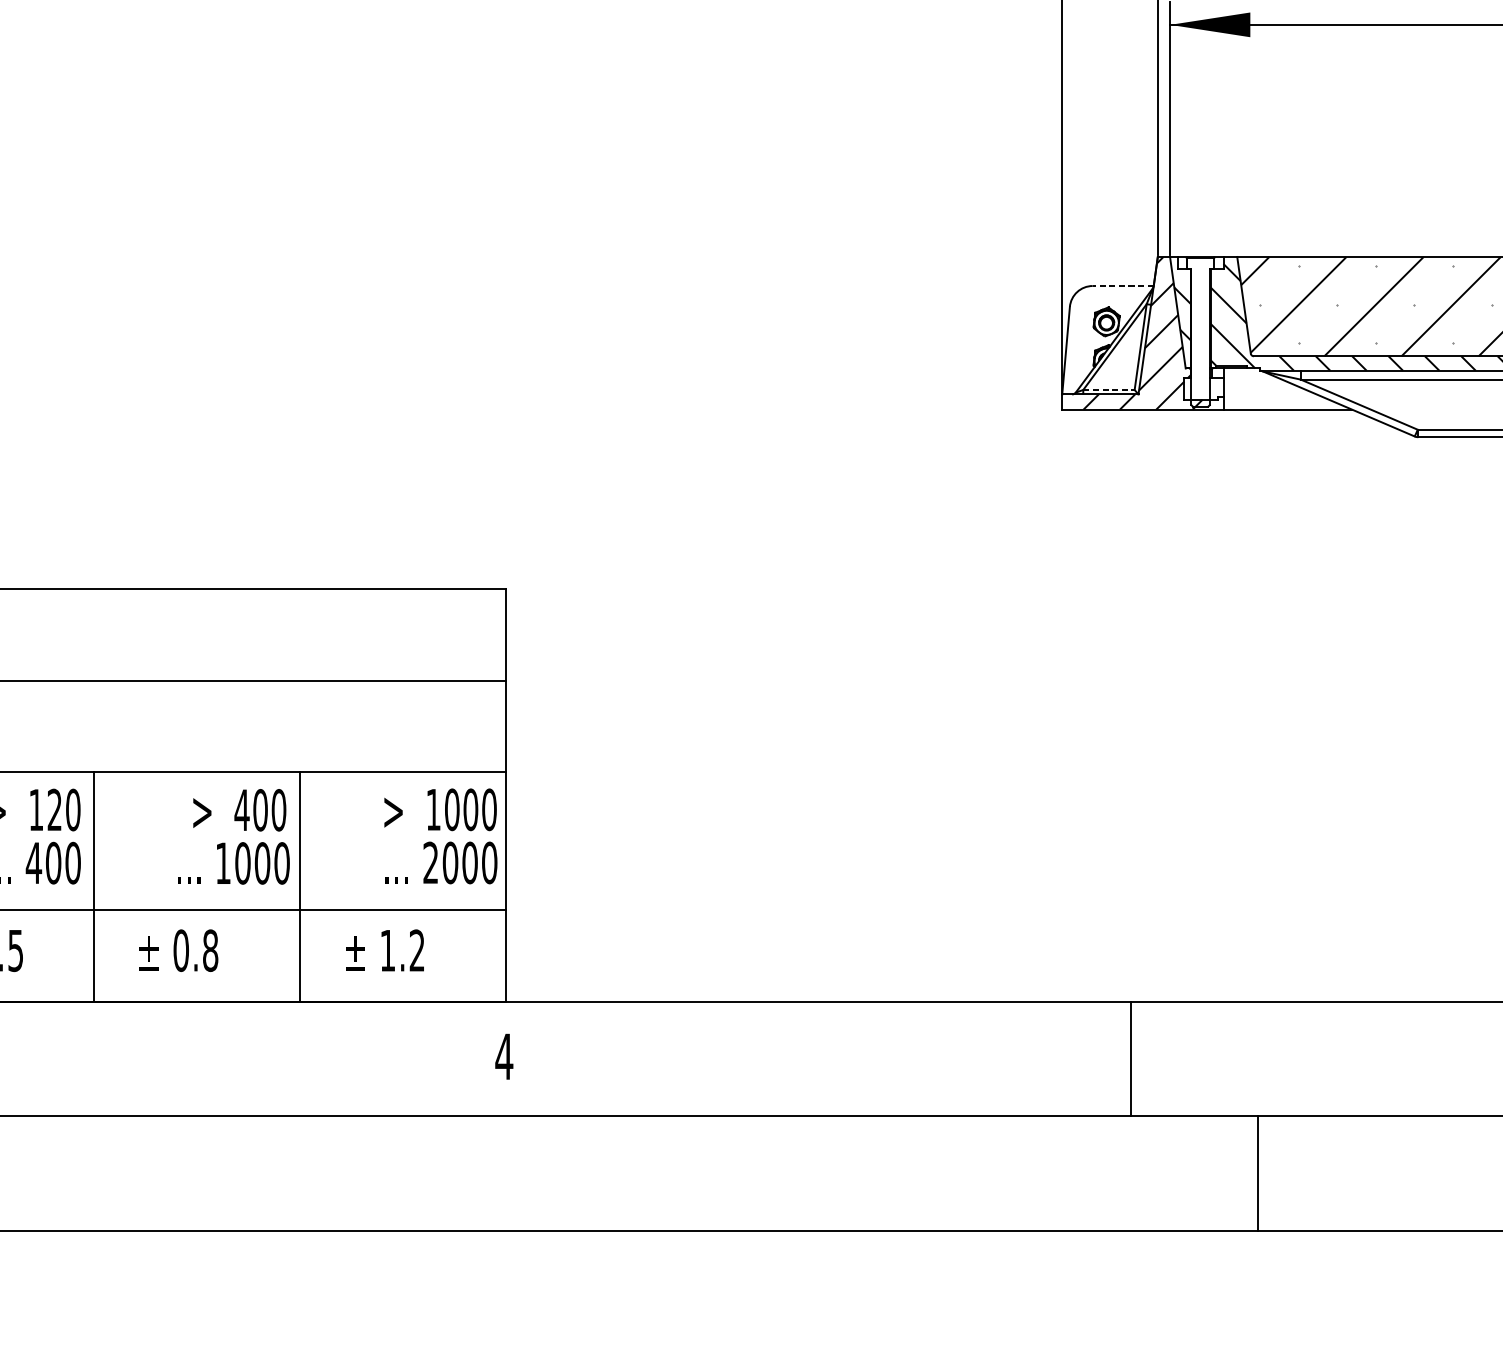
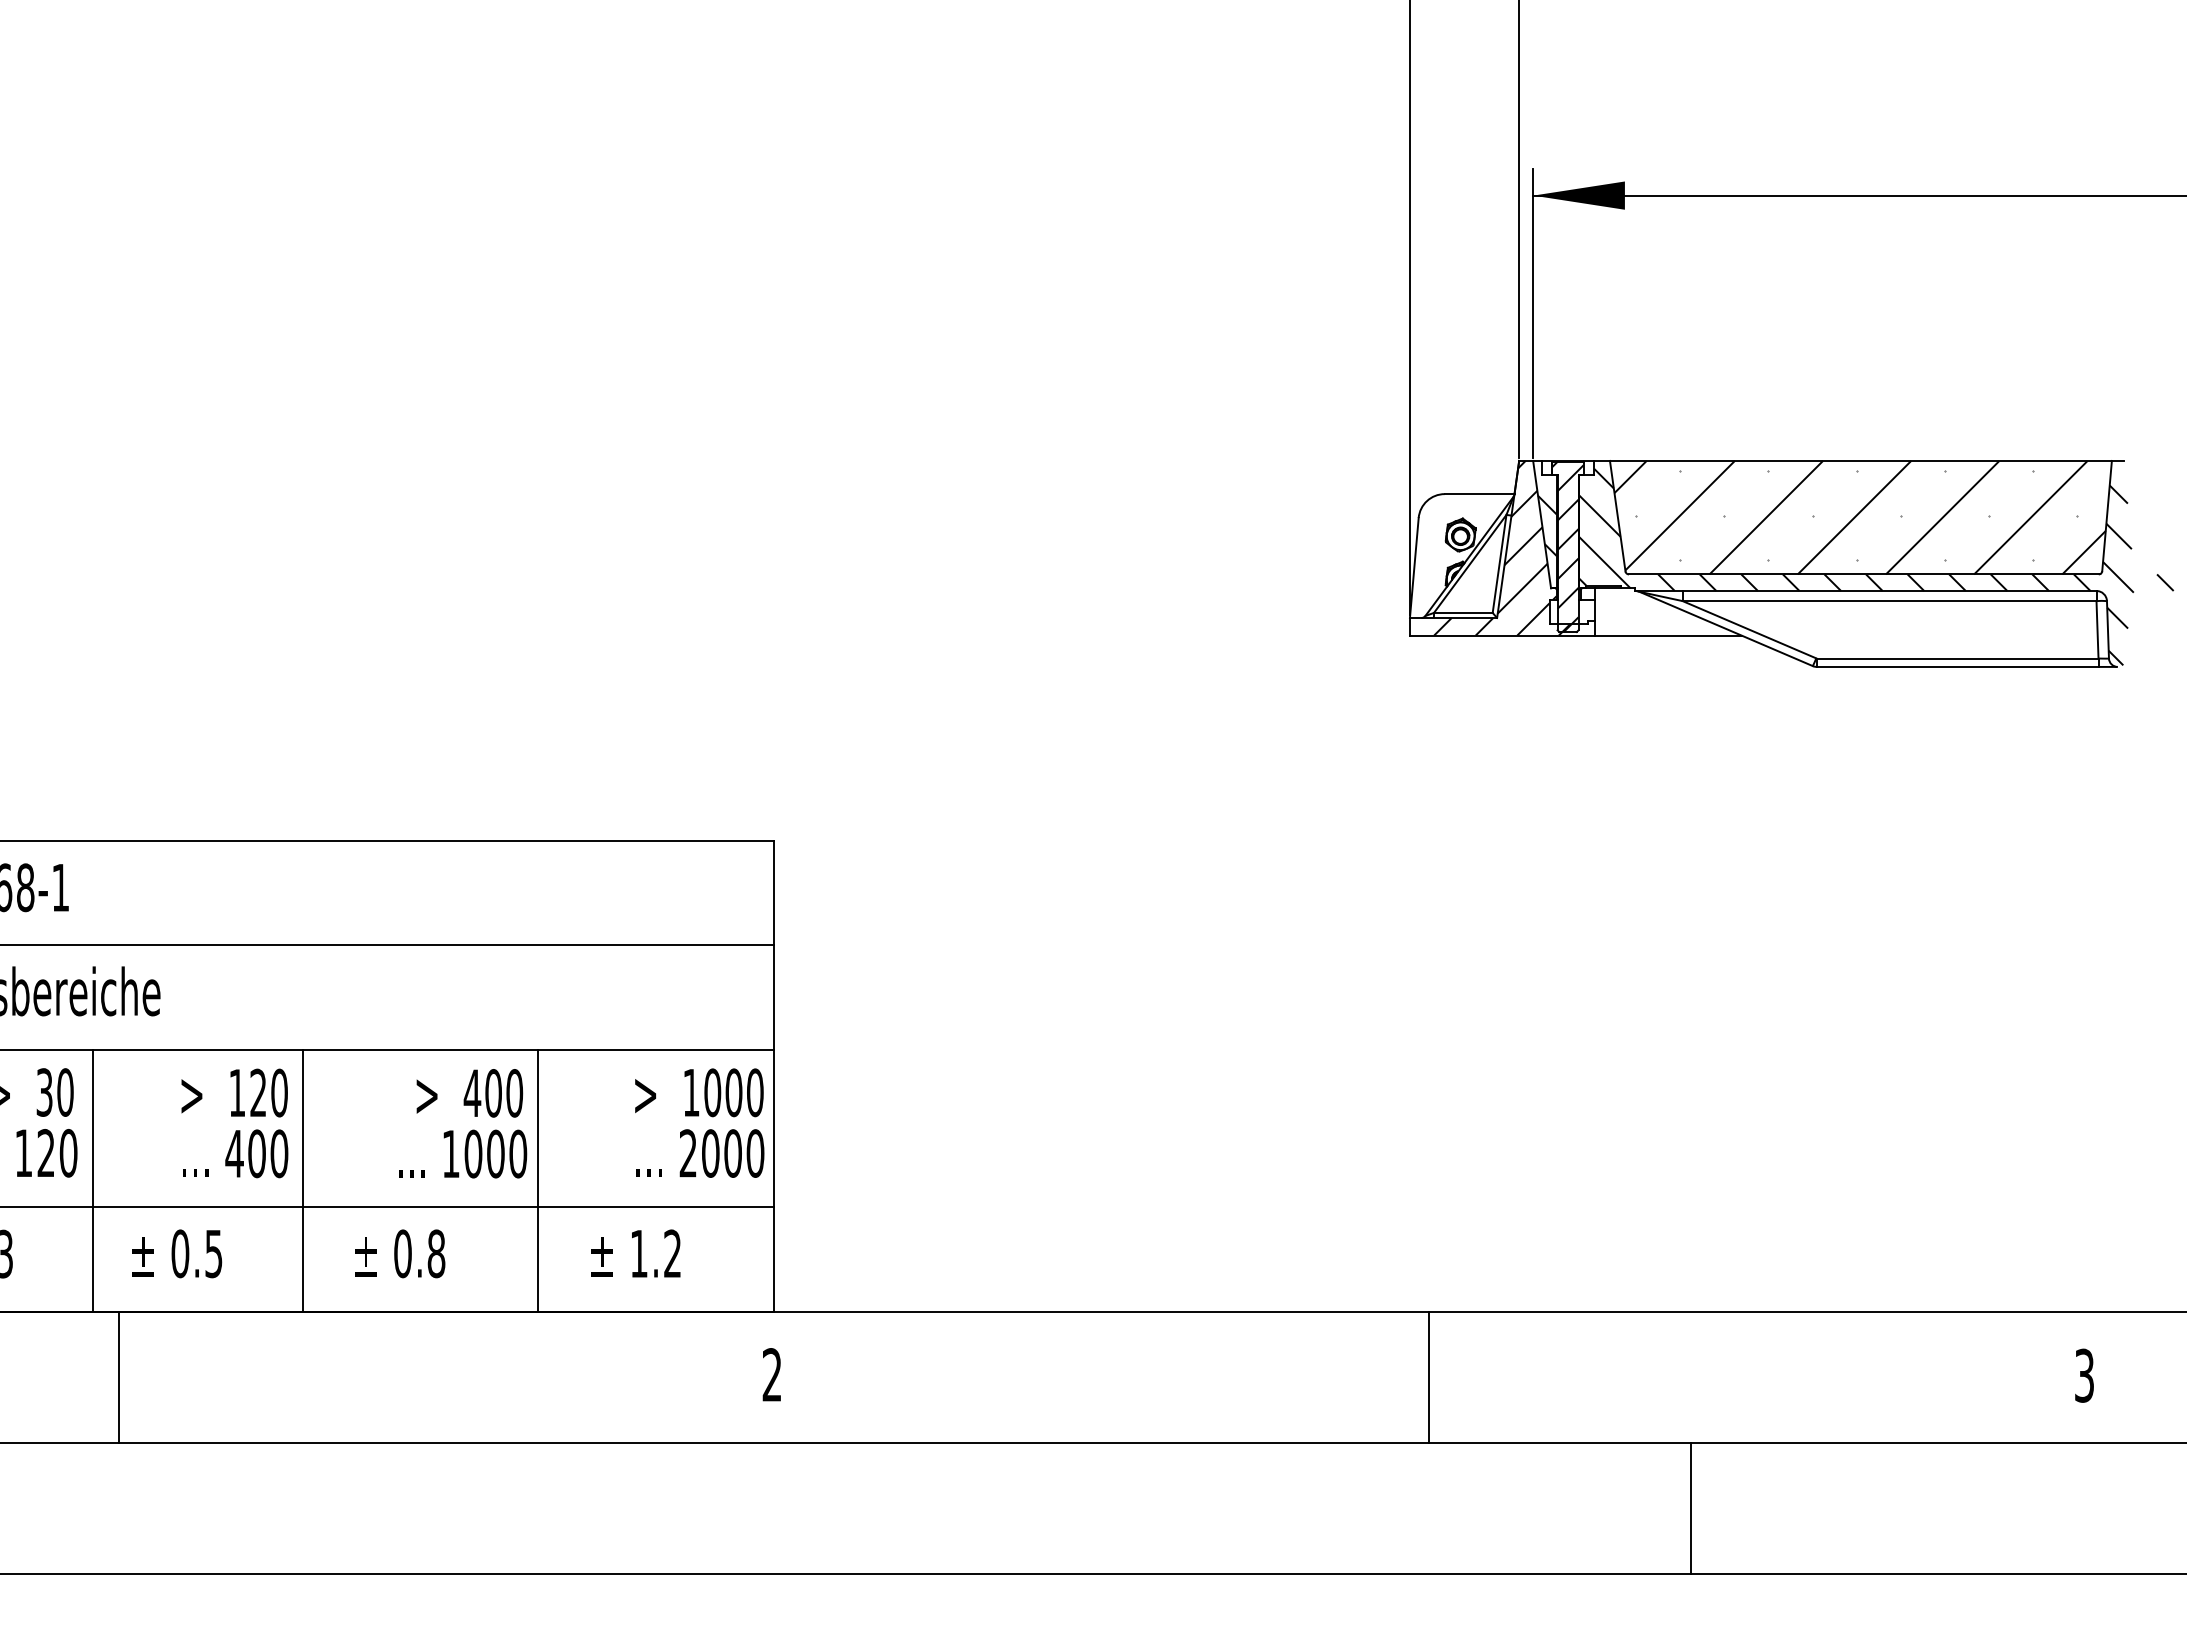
line: (1123, 286) -> (1479, 494), dashed -> solid
hatch: (1200, 331) -> (1567, 546), added
line: (1109, 389) -> (1463, 612), dashed -> solid
text: (503, 1056) -> (771, 1374), 4 -> 2
line: (1130, 1058) -> (1428, 1376), moved
line: (1257, 1172) -> (1690, 1507), moved

